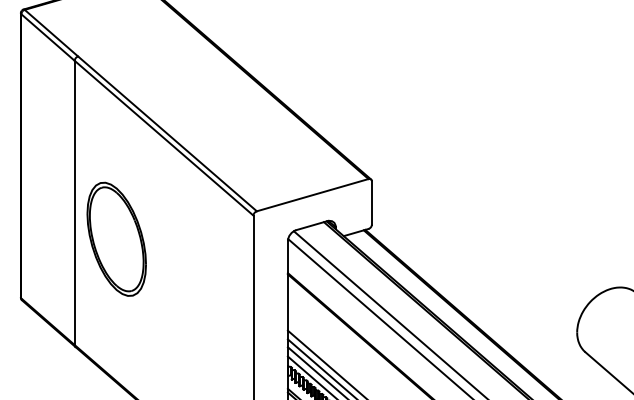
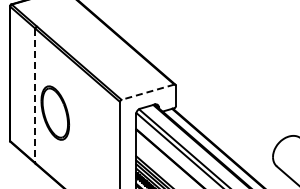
line: (311, 195) -> (147, 92), solid -> dashed
line: (74, 204) -> (35, 96), solid -> dashed

